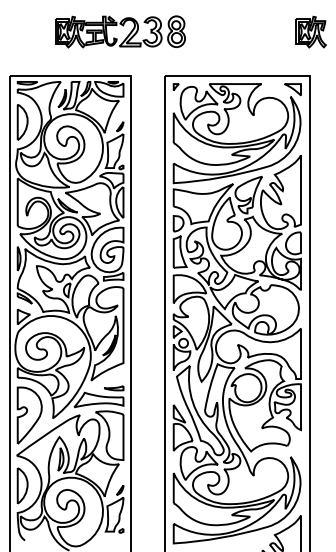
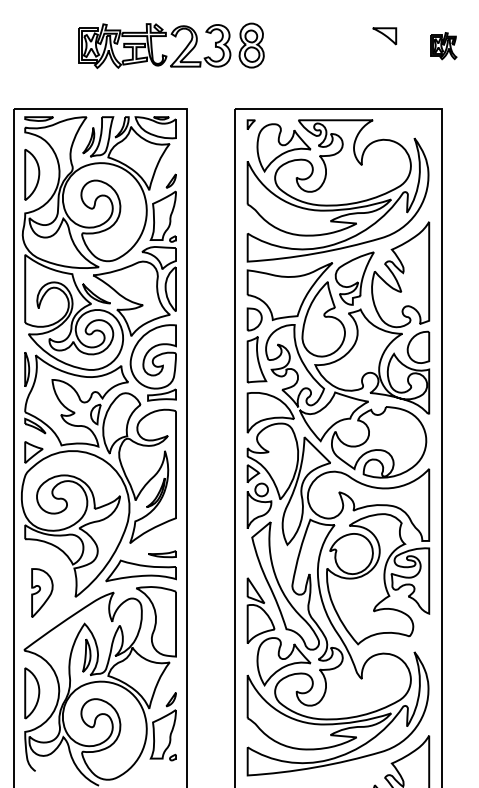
part: (311, 31) -> (443, 45), size x0.6
part: (292, 89) -> (384, 36), moved
part: (29, 415) -> (42, 592), size x0.6

